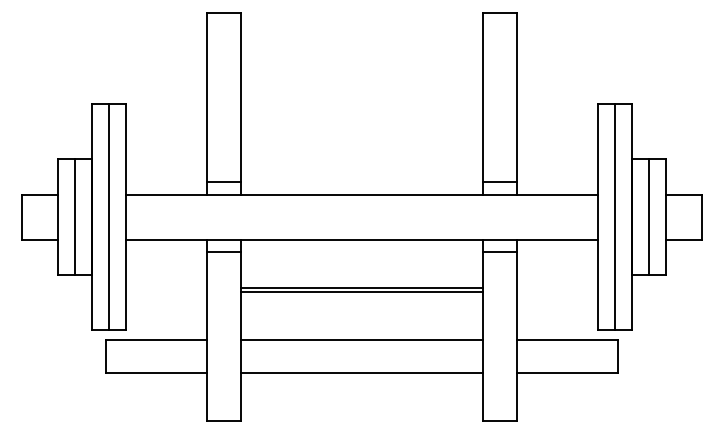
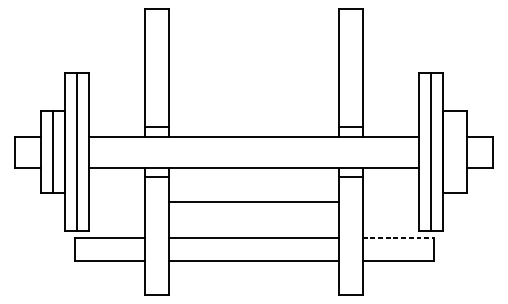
line: (648, 216) -> (454, 151), removed
line: (361, 292) -> (253, 204), removed
line: (567, 339) -> (398, 237), solid -> dashed

